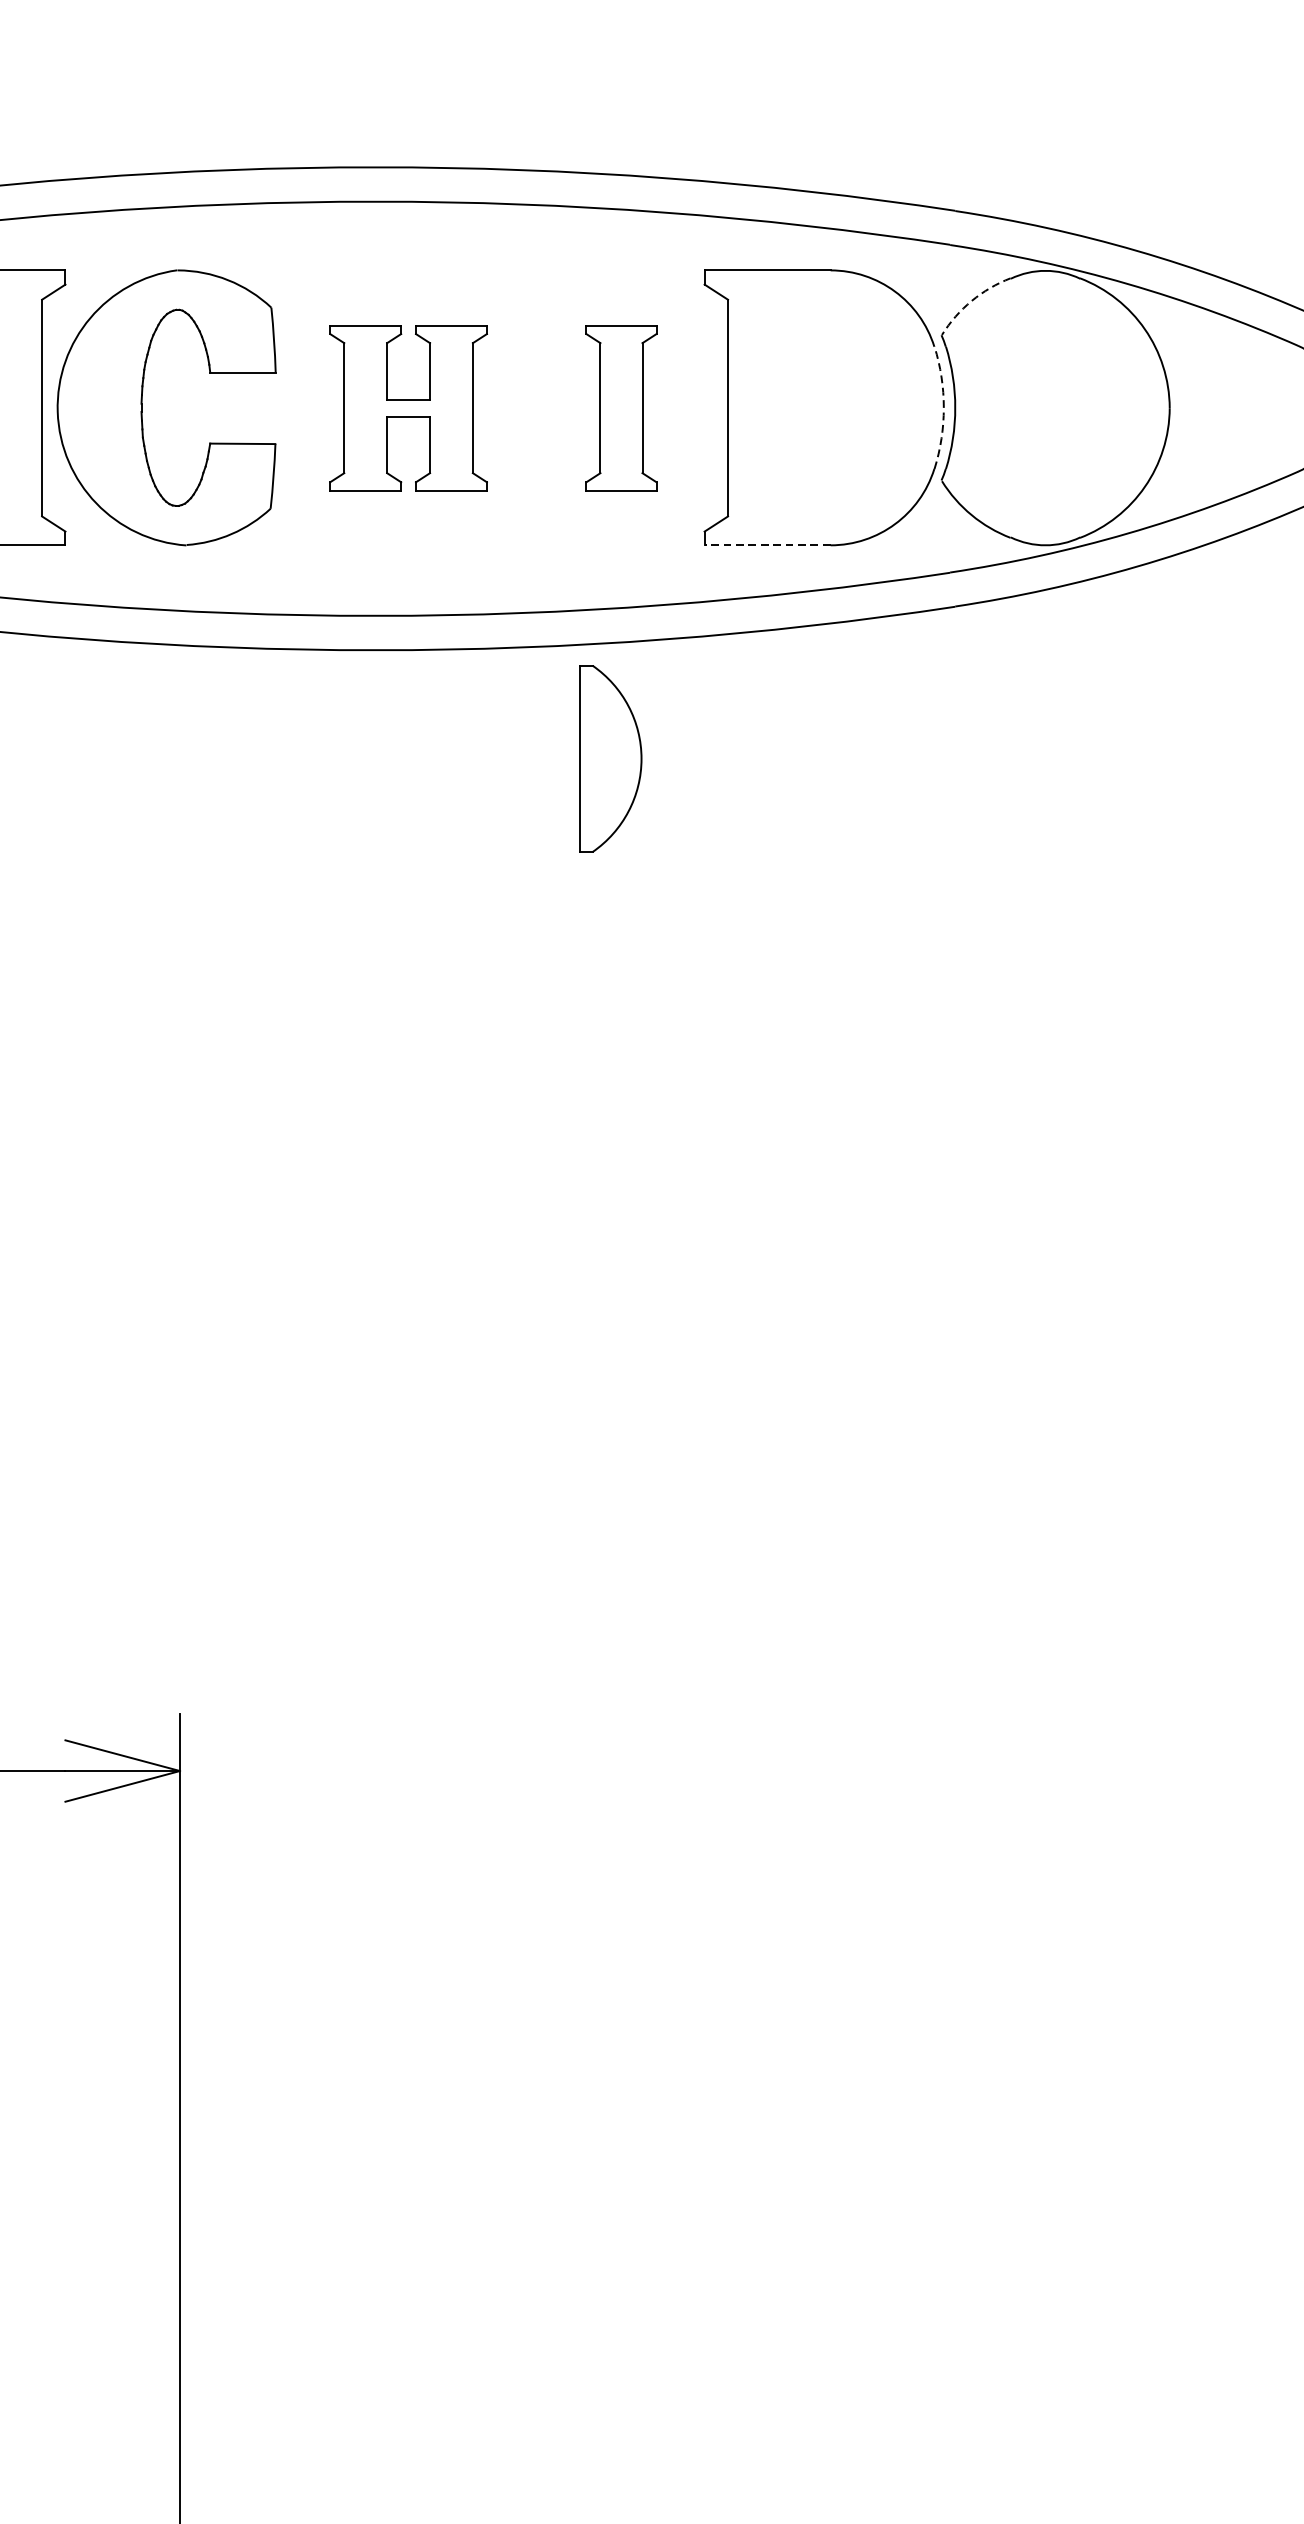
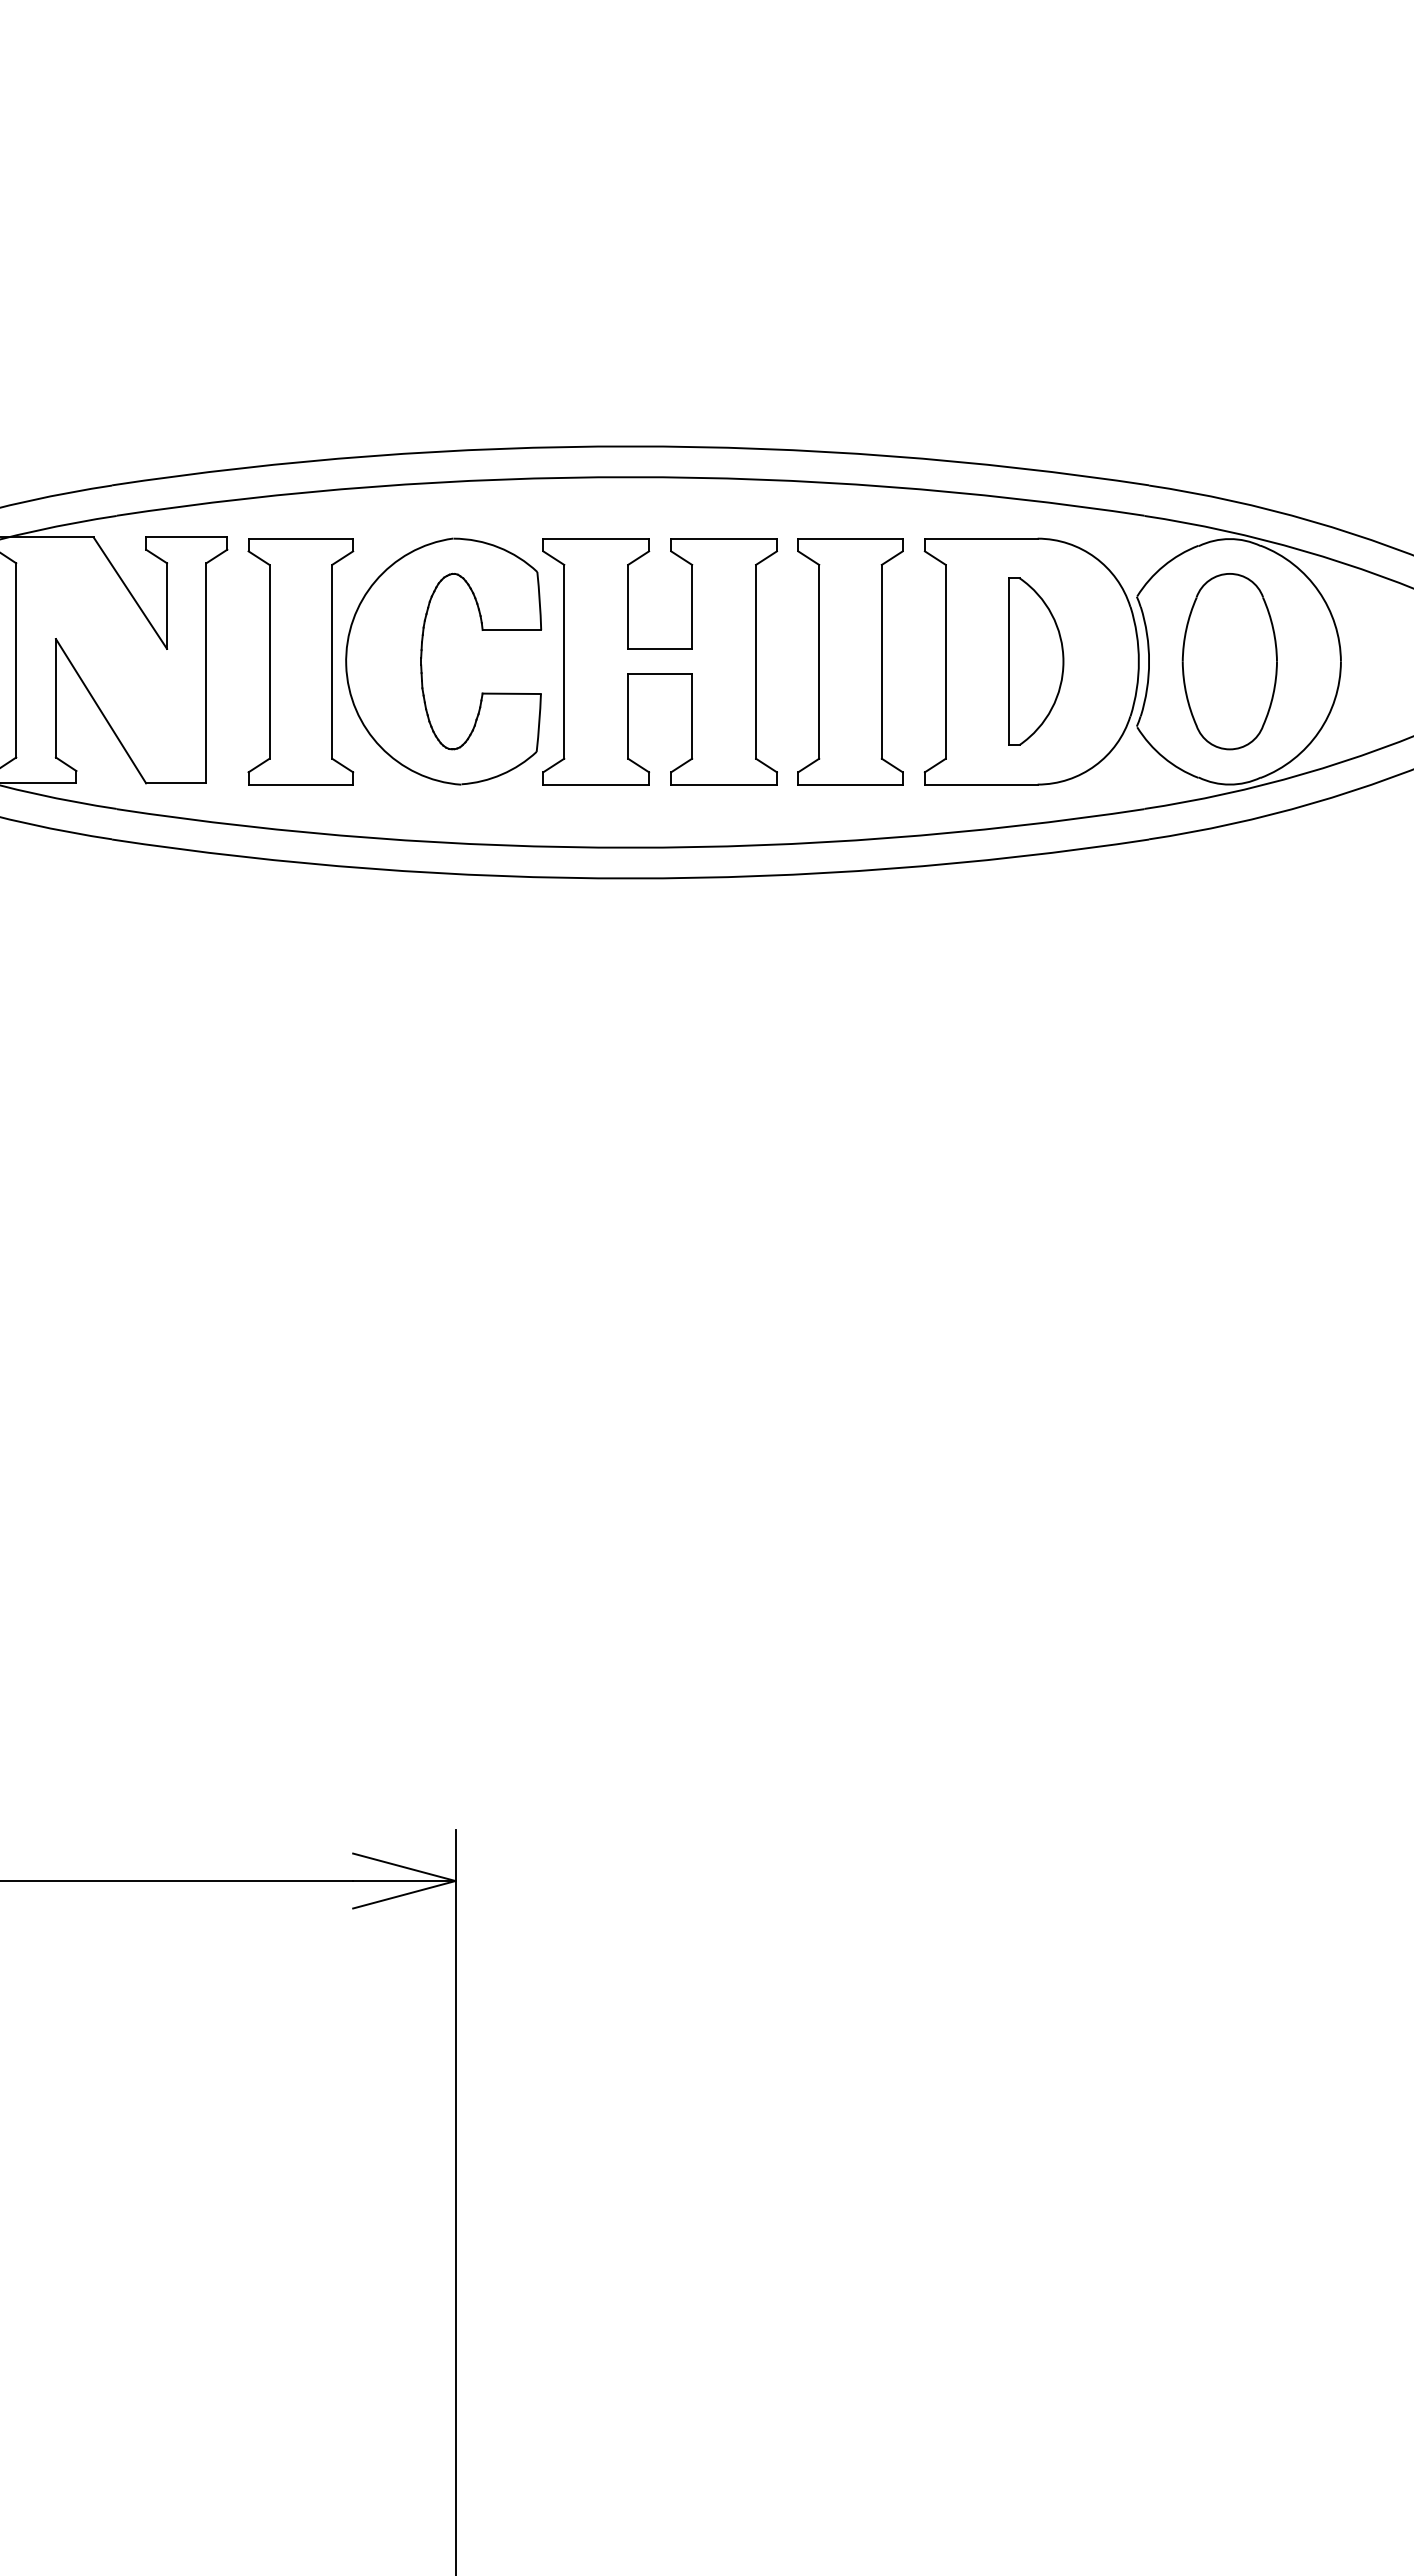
arc: (971, 301) -> (1163, 566), dashed -> solid
part: (407, 407) -> (659, 661), size x1.67
part: (621, 407) -> (850, 661), size x1.67
arc: (943, 407) -> (1138, 661), dashed -> solid
part: (1045, 407) -> (1229, 661), added
line: (766, 545) -> (980, 784), dashed -> solid
part: (611, 758) -> (1036, 661), moved

